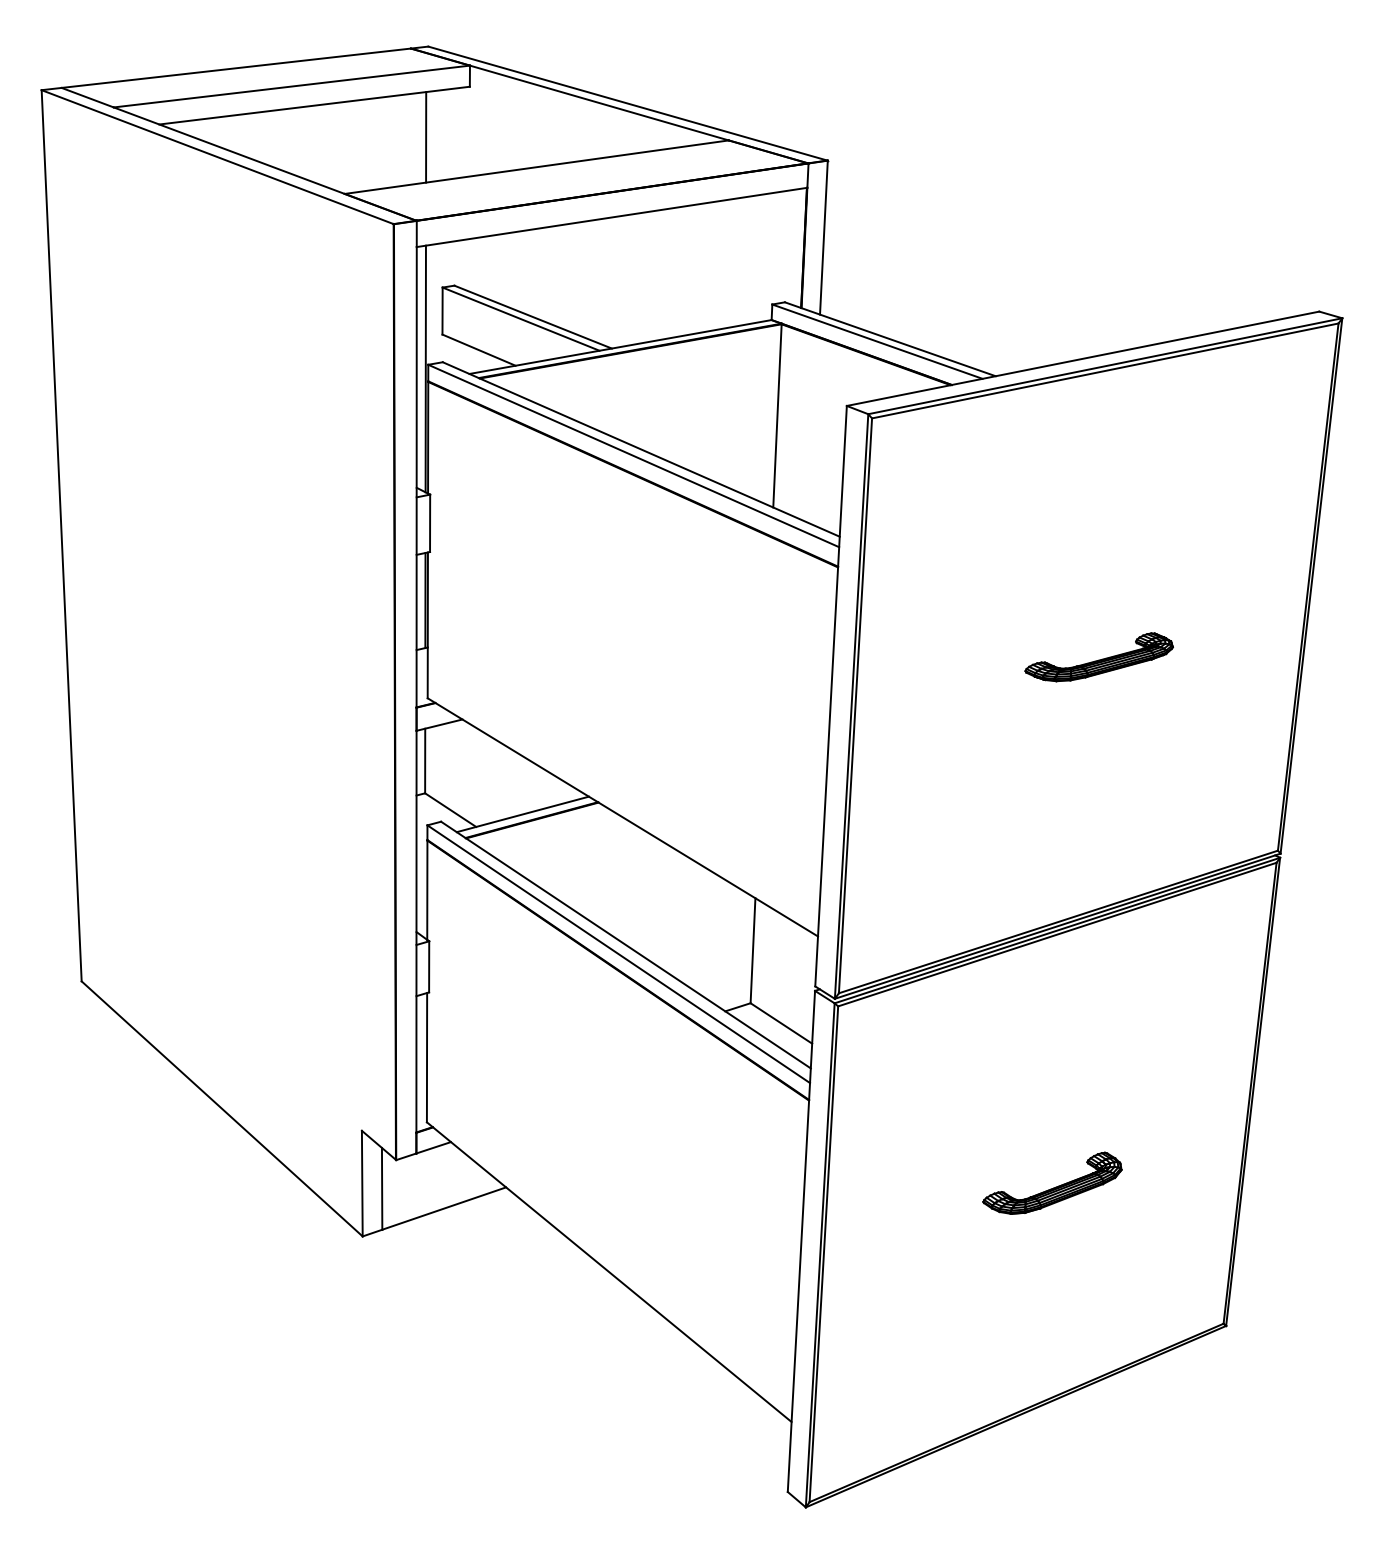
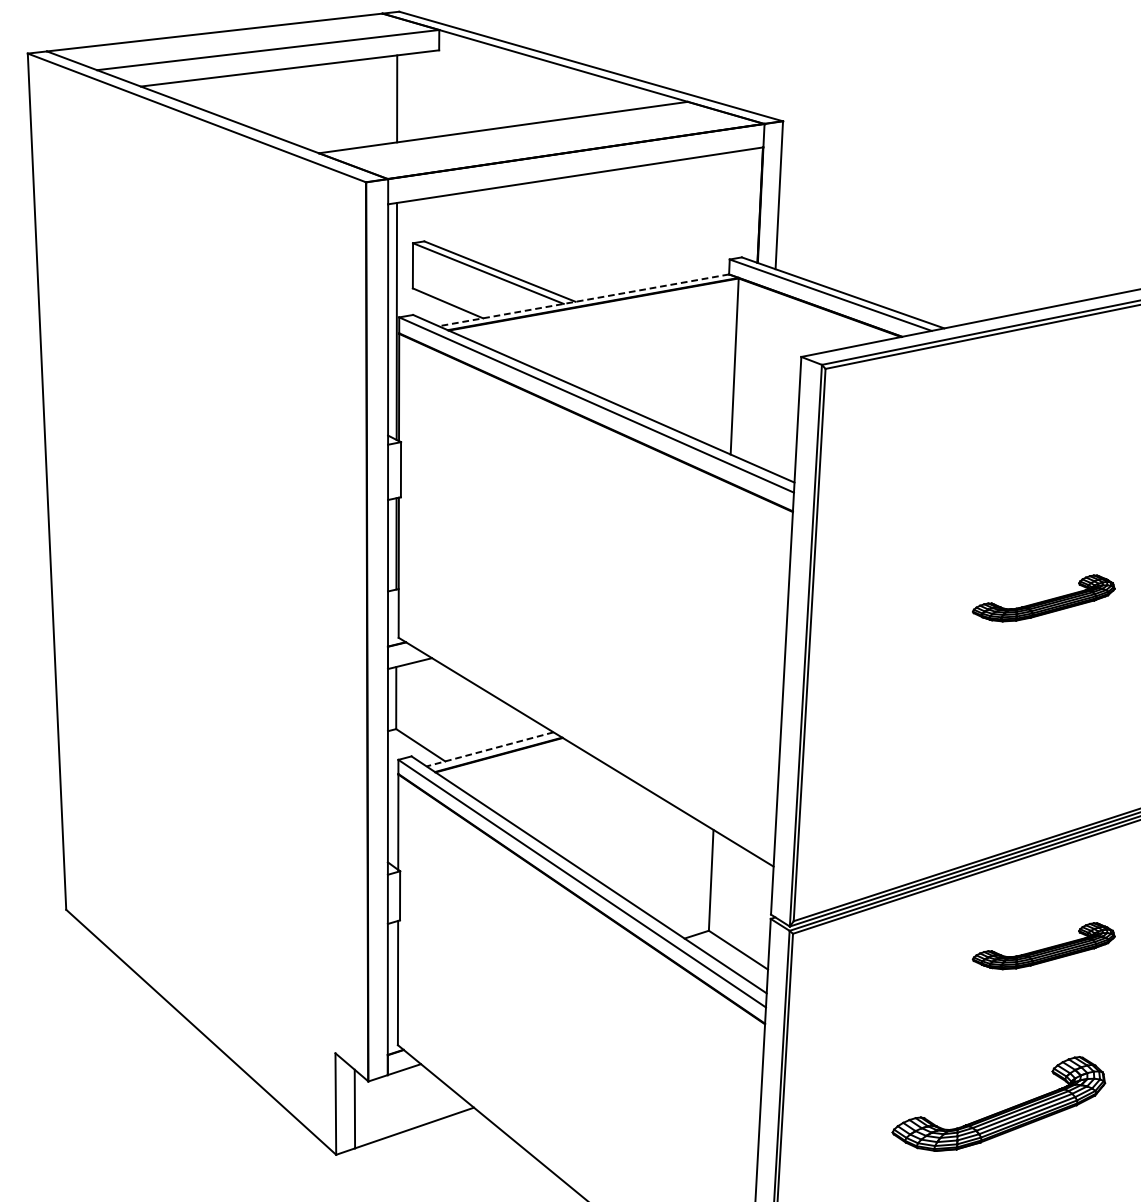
line: (620, 347) -> (583, 300), solid -> dashed
line: (522, 814) -> (489, 749), solid -> dashed
part: (1098, 1019) -> (1043, 946), added
part: (1052, 1182) -> (998, 1102), size x1.6

